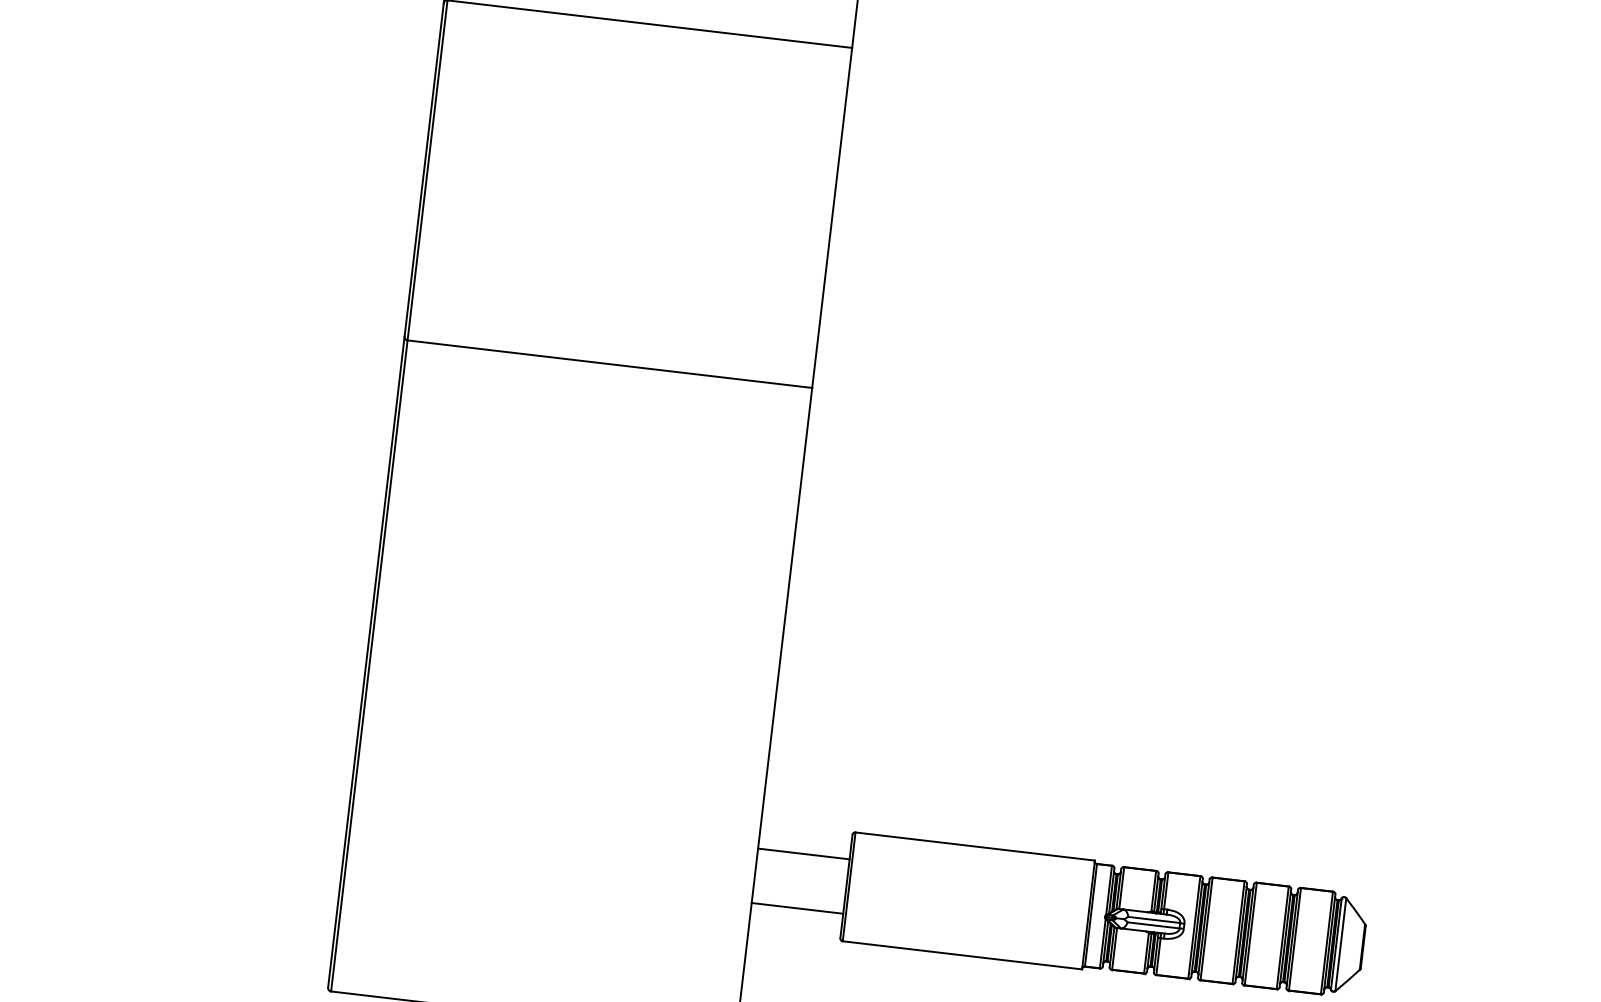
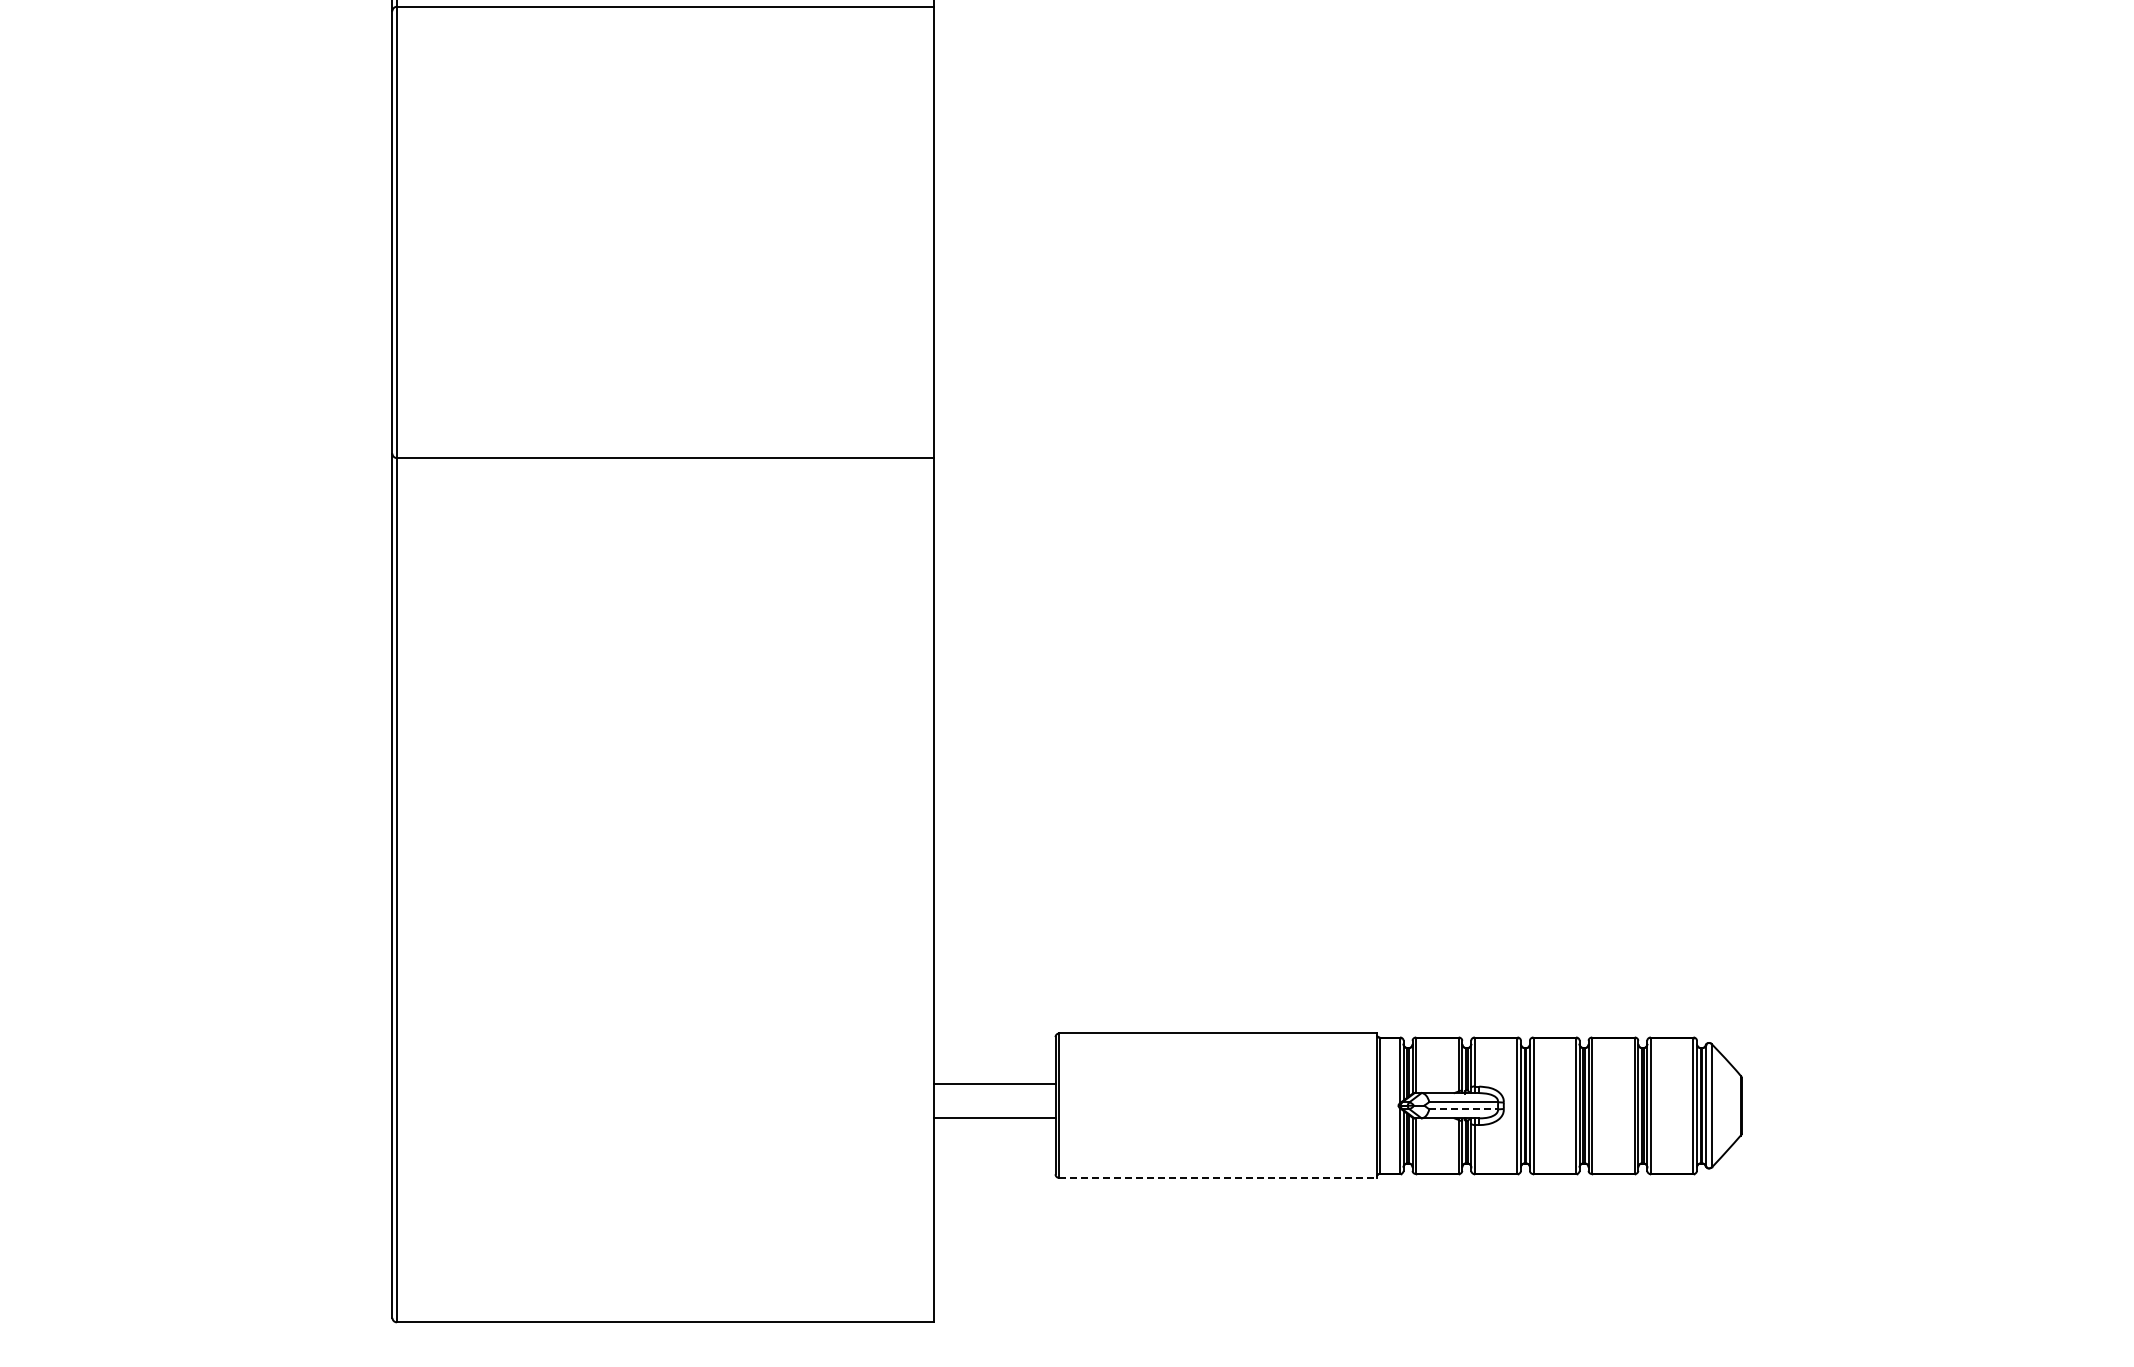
line: (803, 853) -> (994, 1117), moved
line: (797, 908) -> (994, 1083), moved
line: (1154, 925) -> (1464, 1109), solid -> dashed
line: (962, 955) -> (1218, 1177), solid -> dashed

